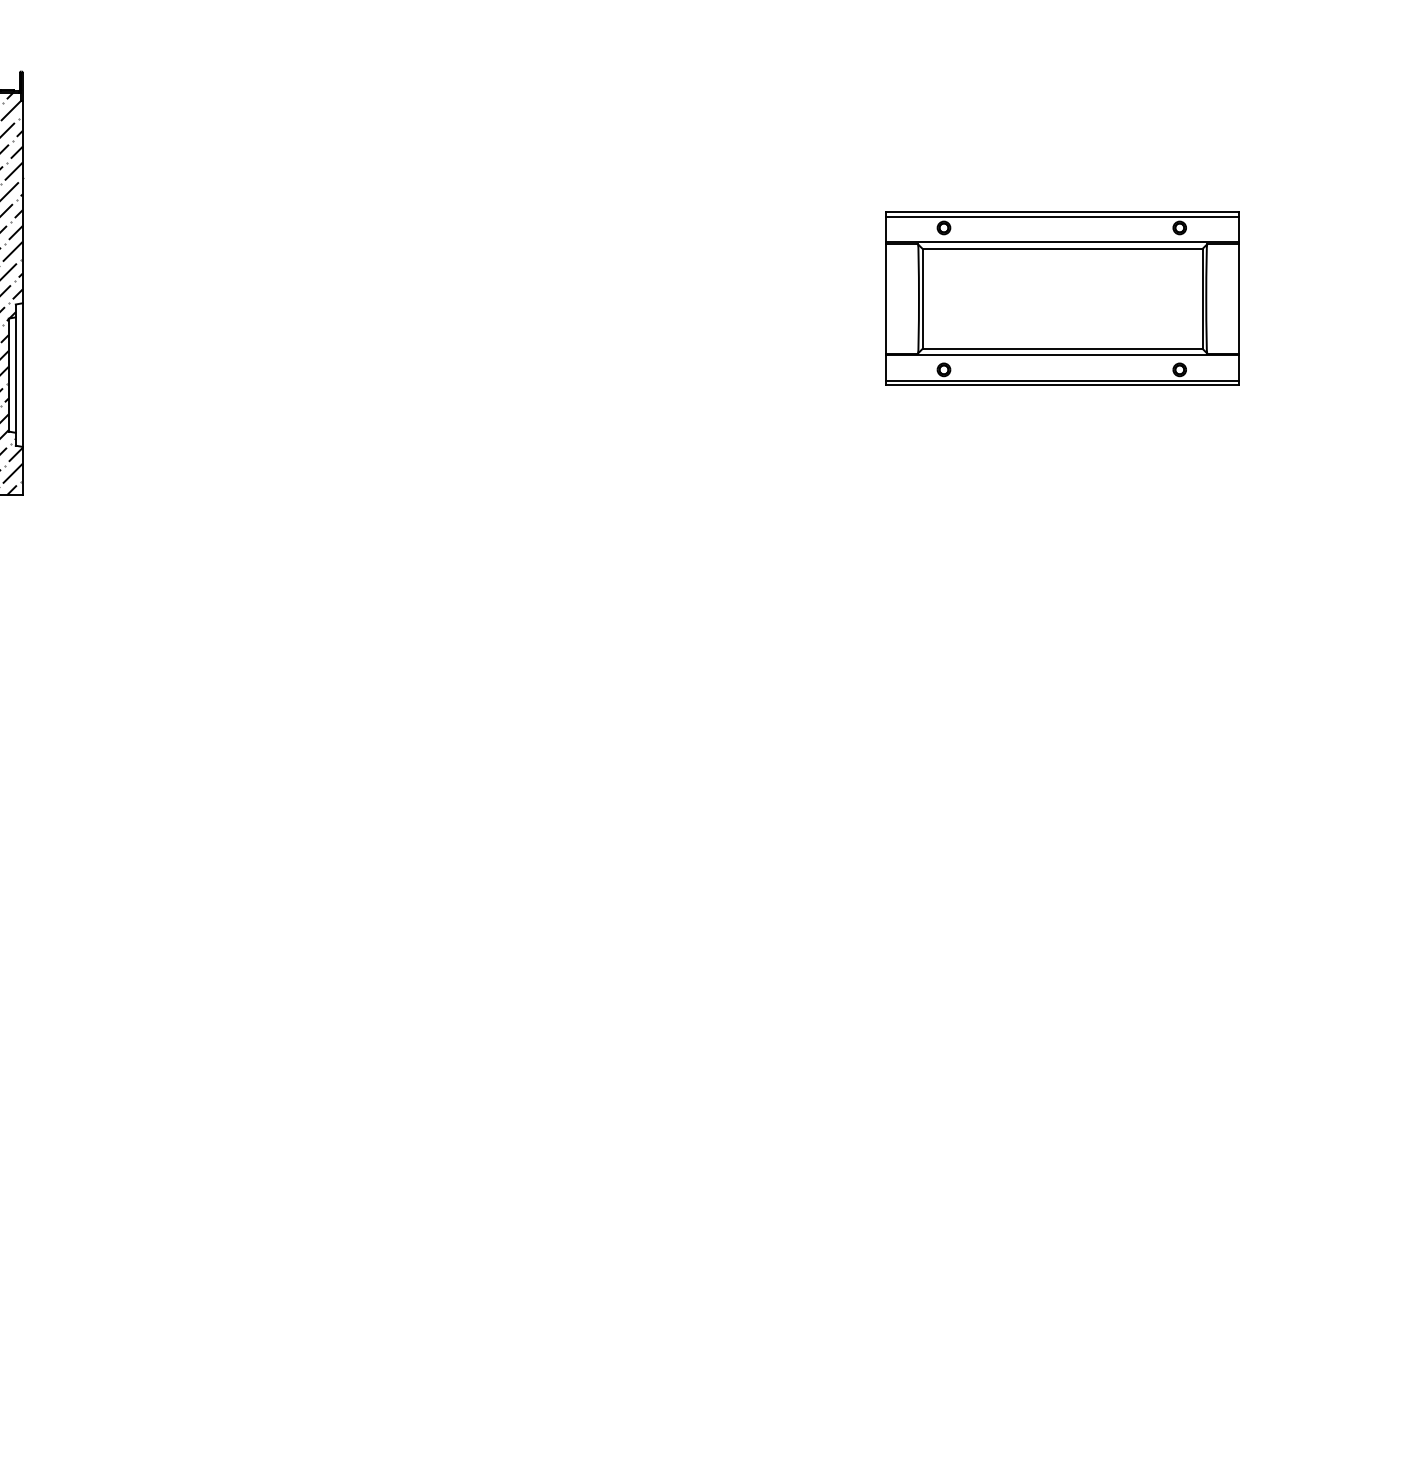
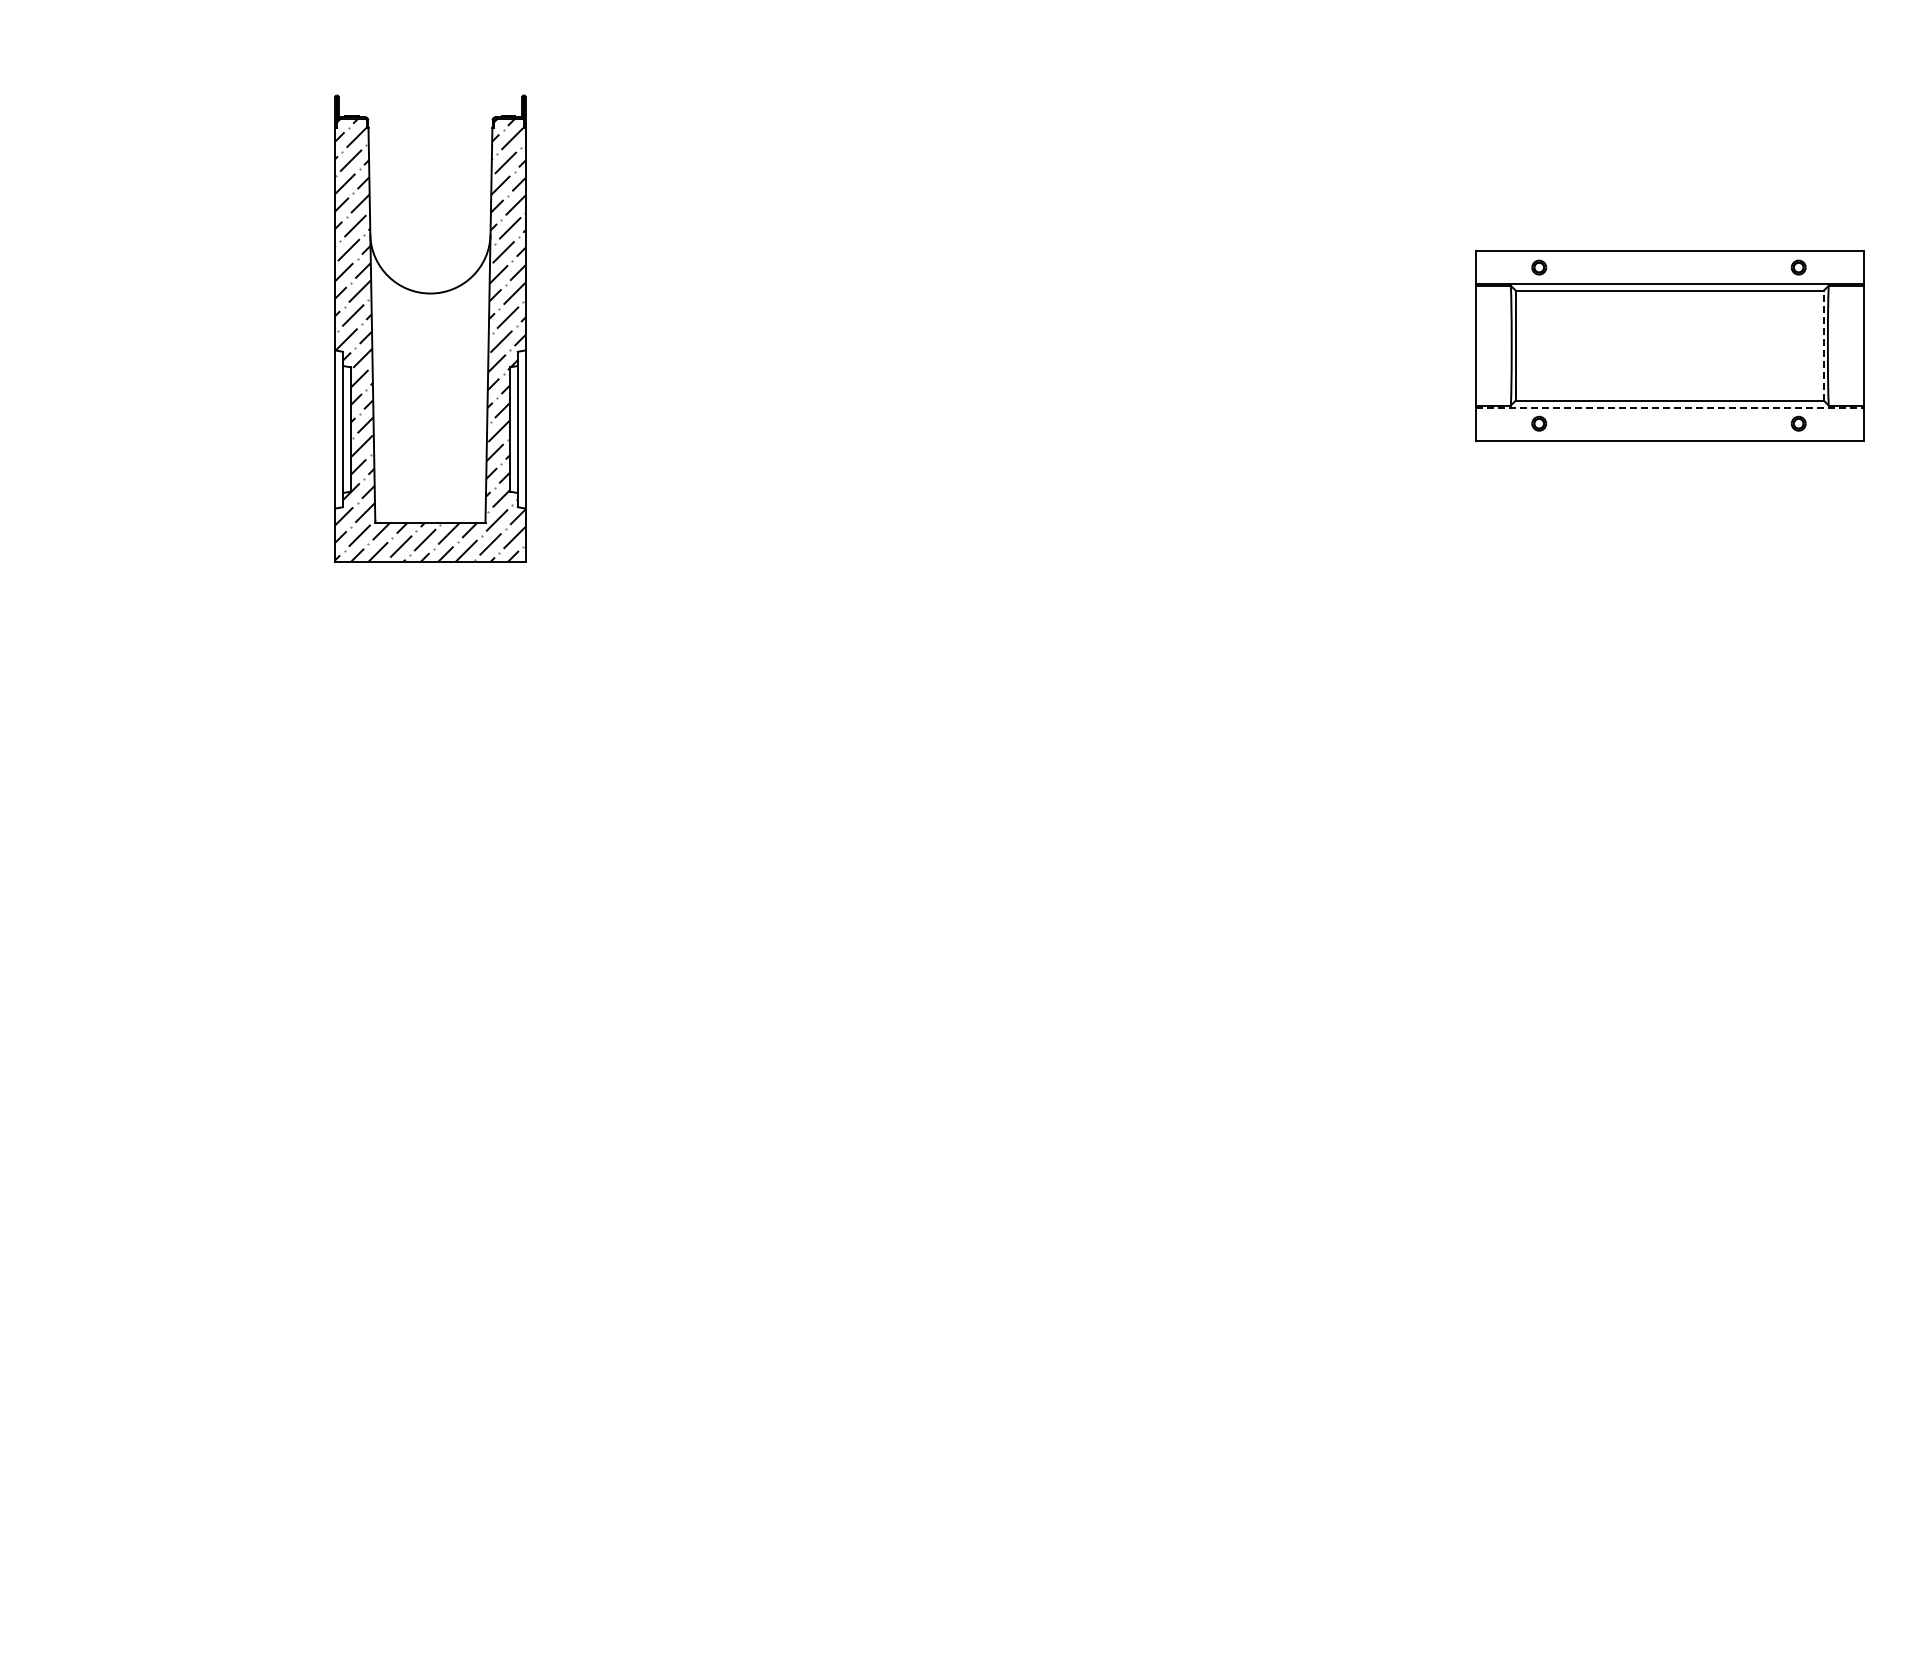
line: (1062, 216) -> (1669, 255), removed
line: (1202, 298) -> (1823, 345), solid -> dashed
line: (1063, 355) -> (1670, 407), solid -> dashed
line: (1062, 381) -> (1669, 436), removed

